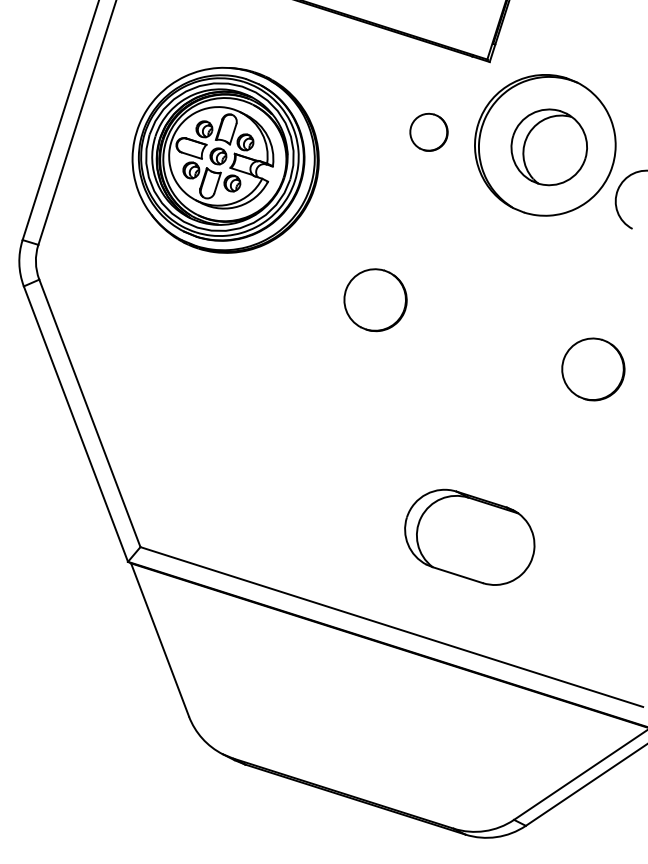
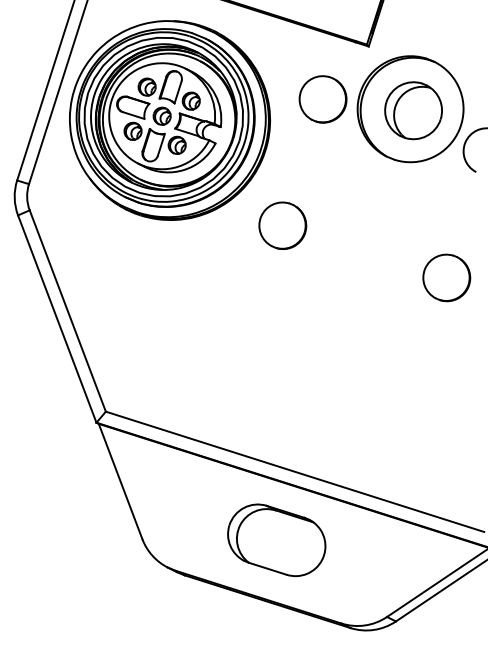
part: (428, 132) -> (322, 99), size x1.67
part: (225, 160) -> (169, 120), size x1.43
part: (469, 537) -> (276, 540), moved

